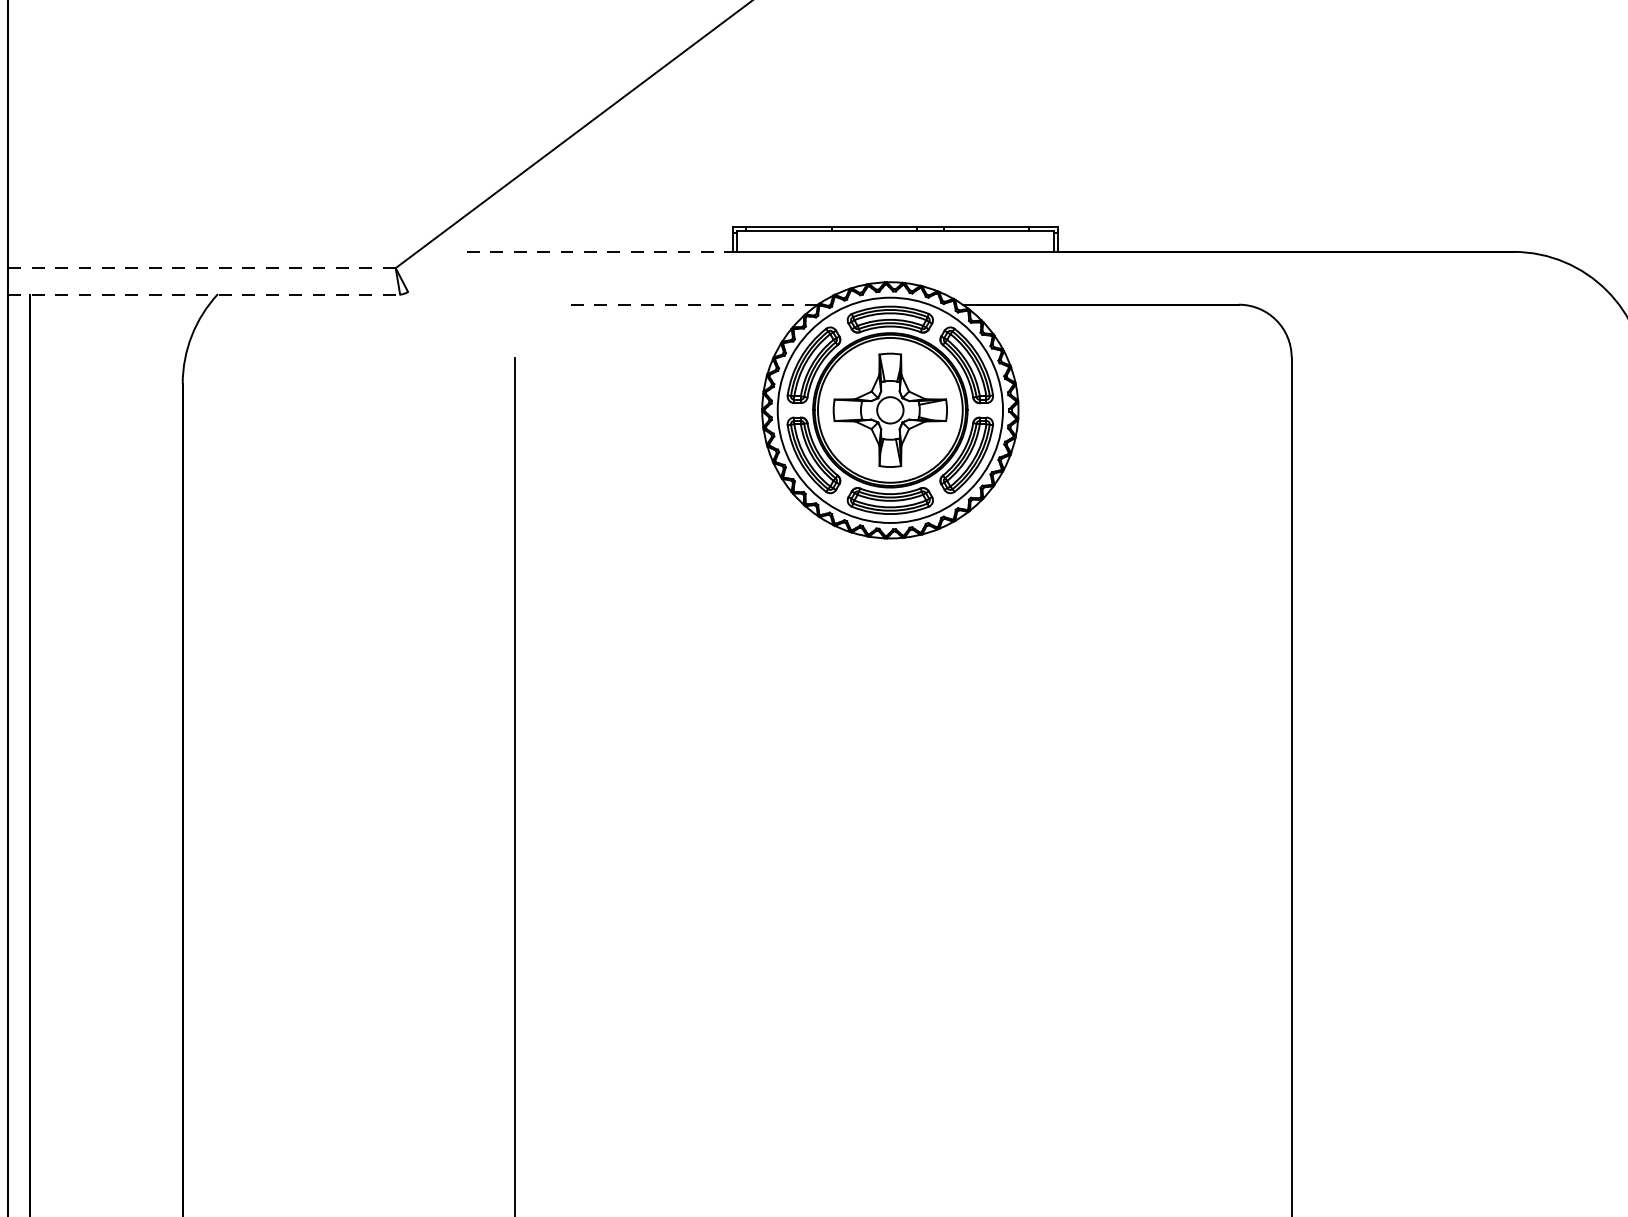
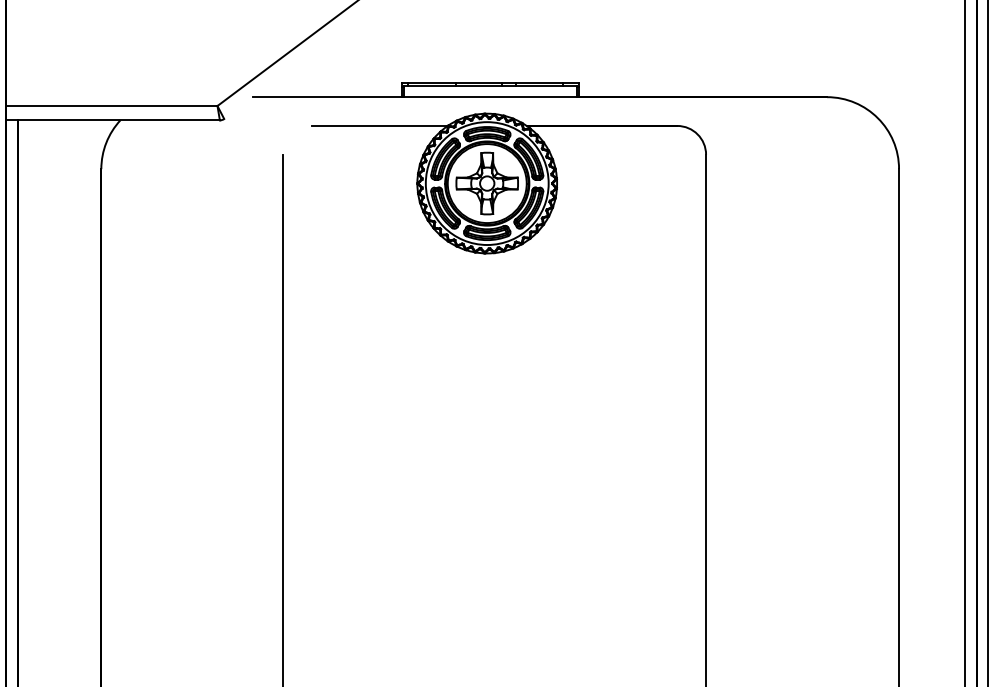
line: (599, 252) -> (328, 97), dashed -> solid
line: (201, 269) -> (111, 106), dashed -> solid
line: (205, 294) -> (113, 120), dashed -> solid
line: (692, 303) -> (379, 125), dashed -> solid

